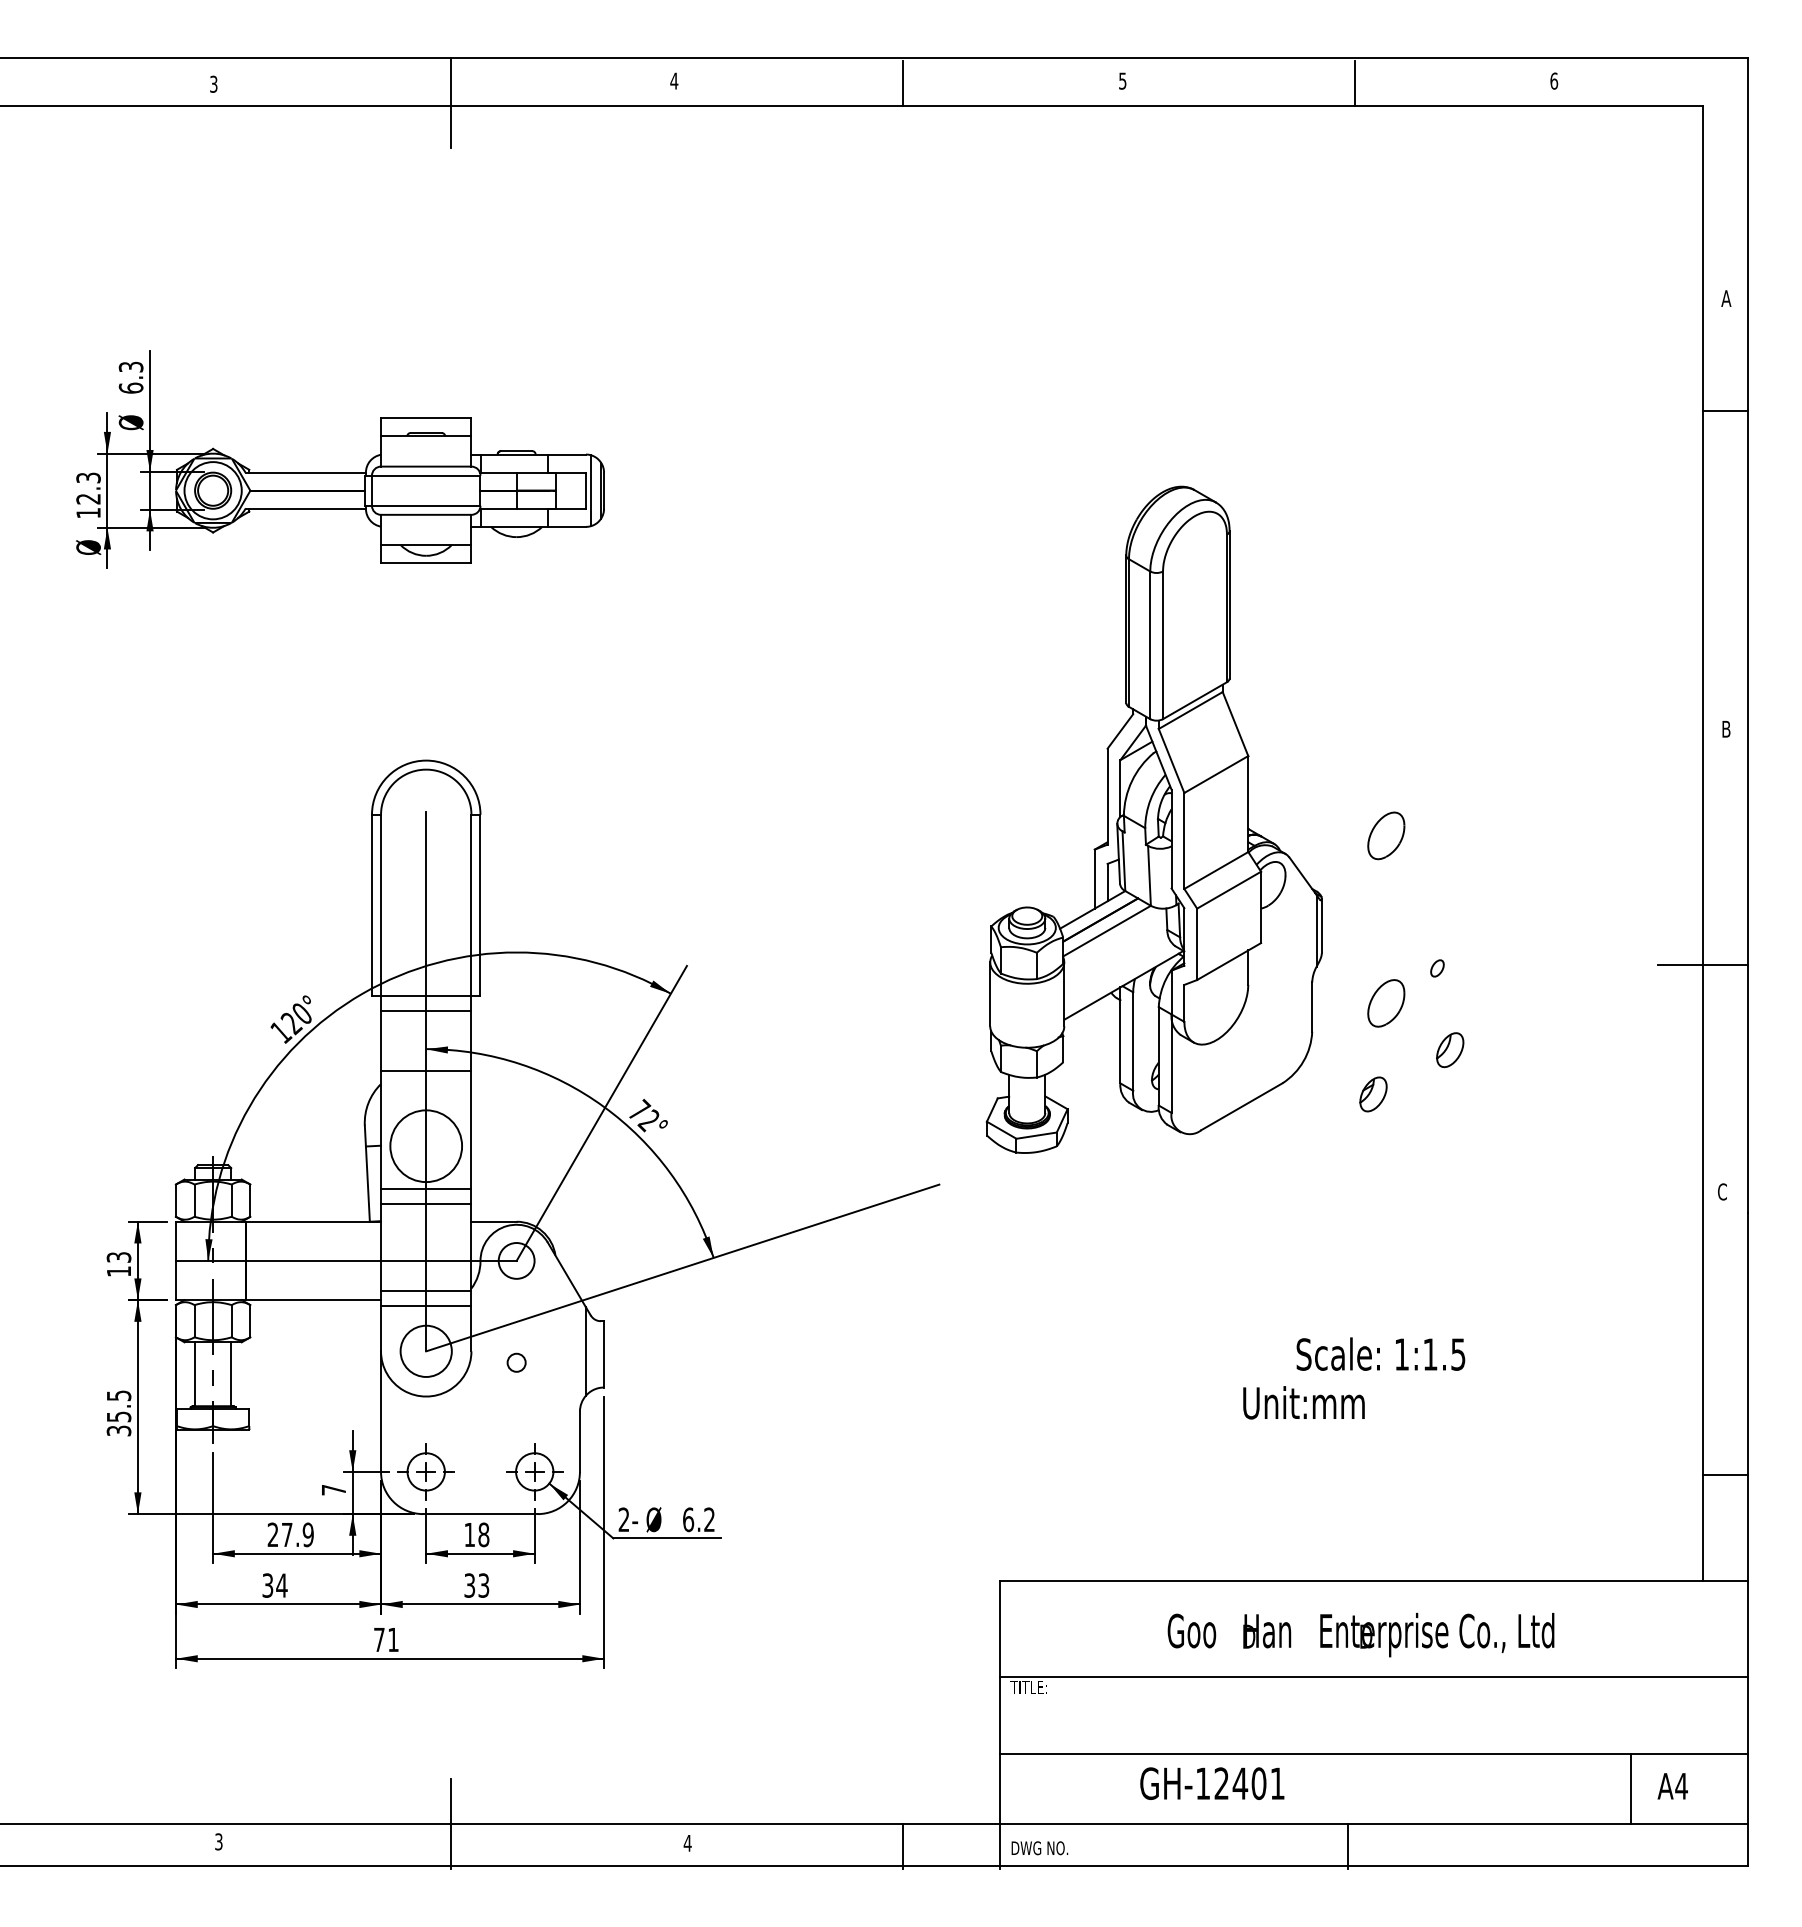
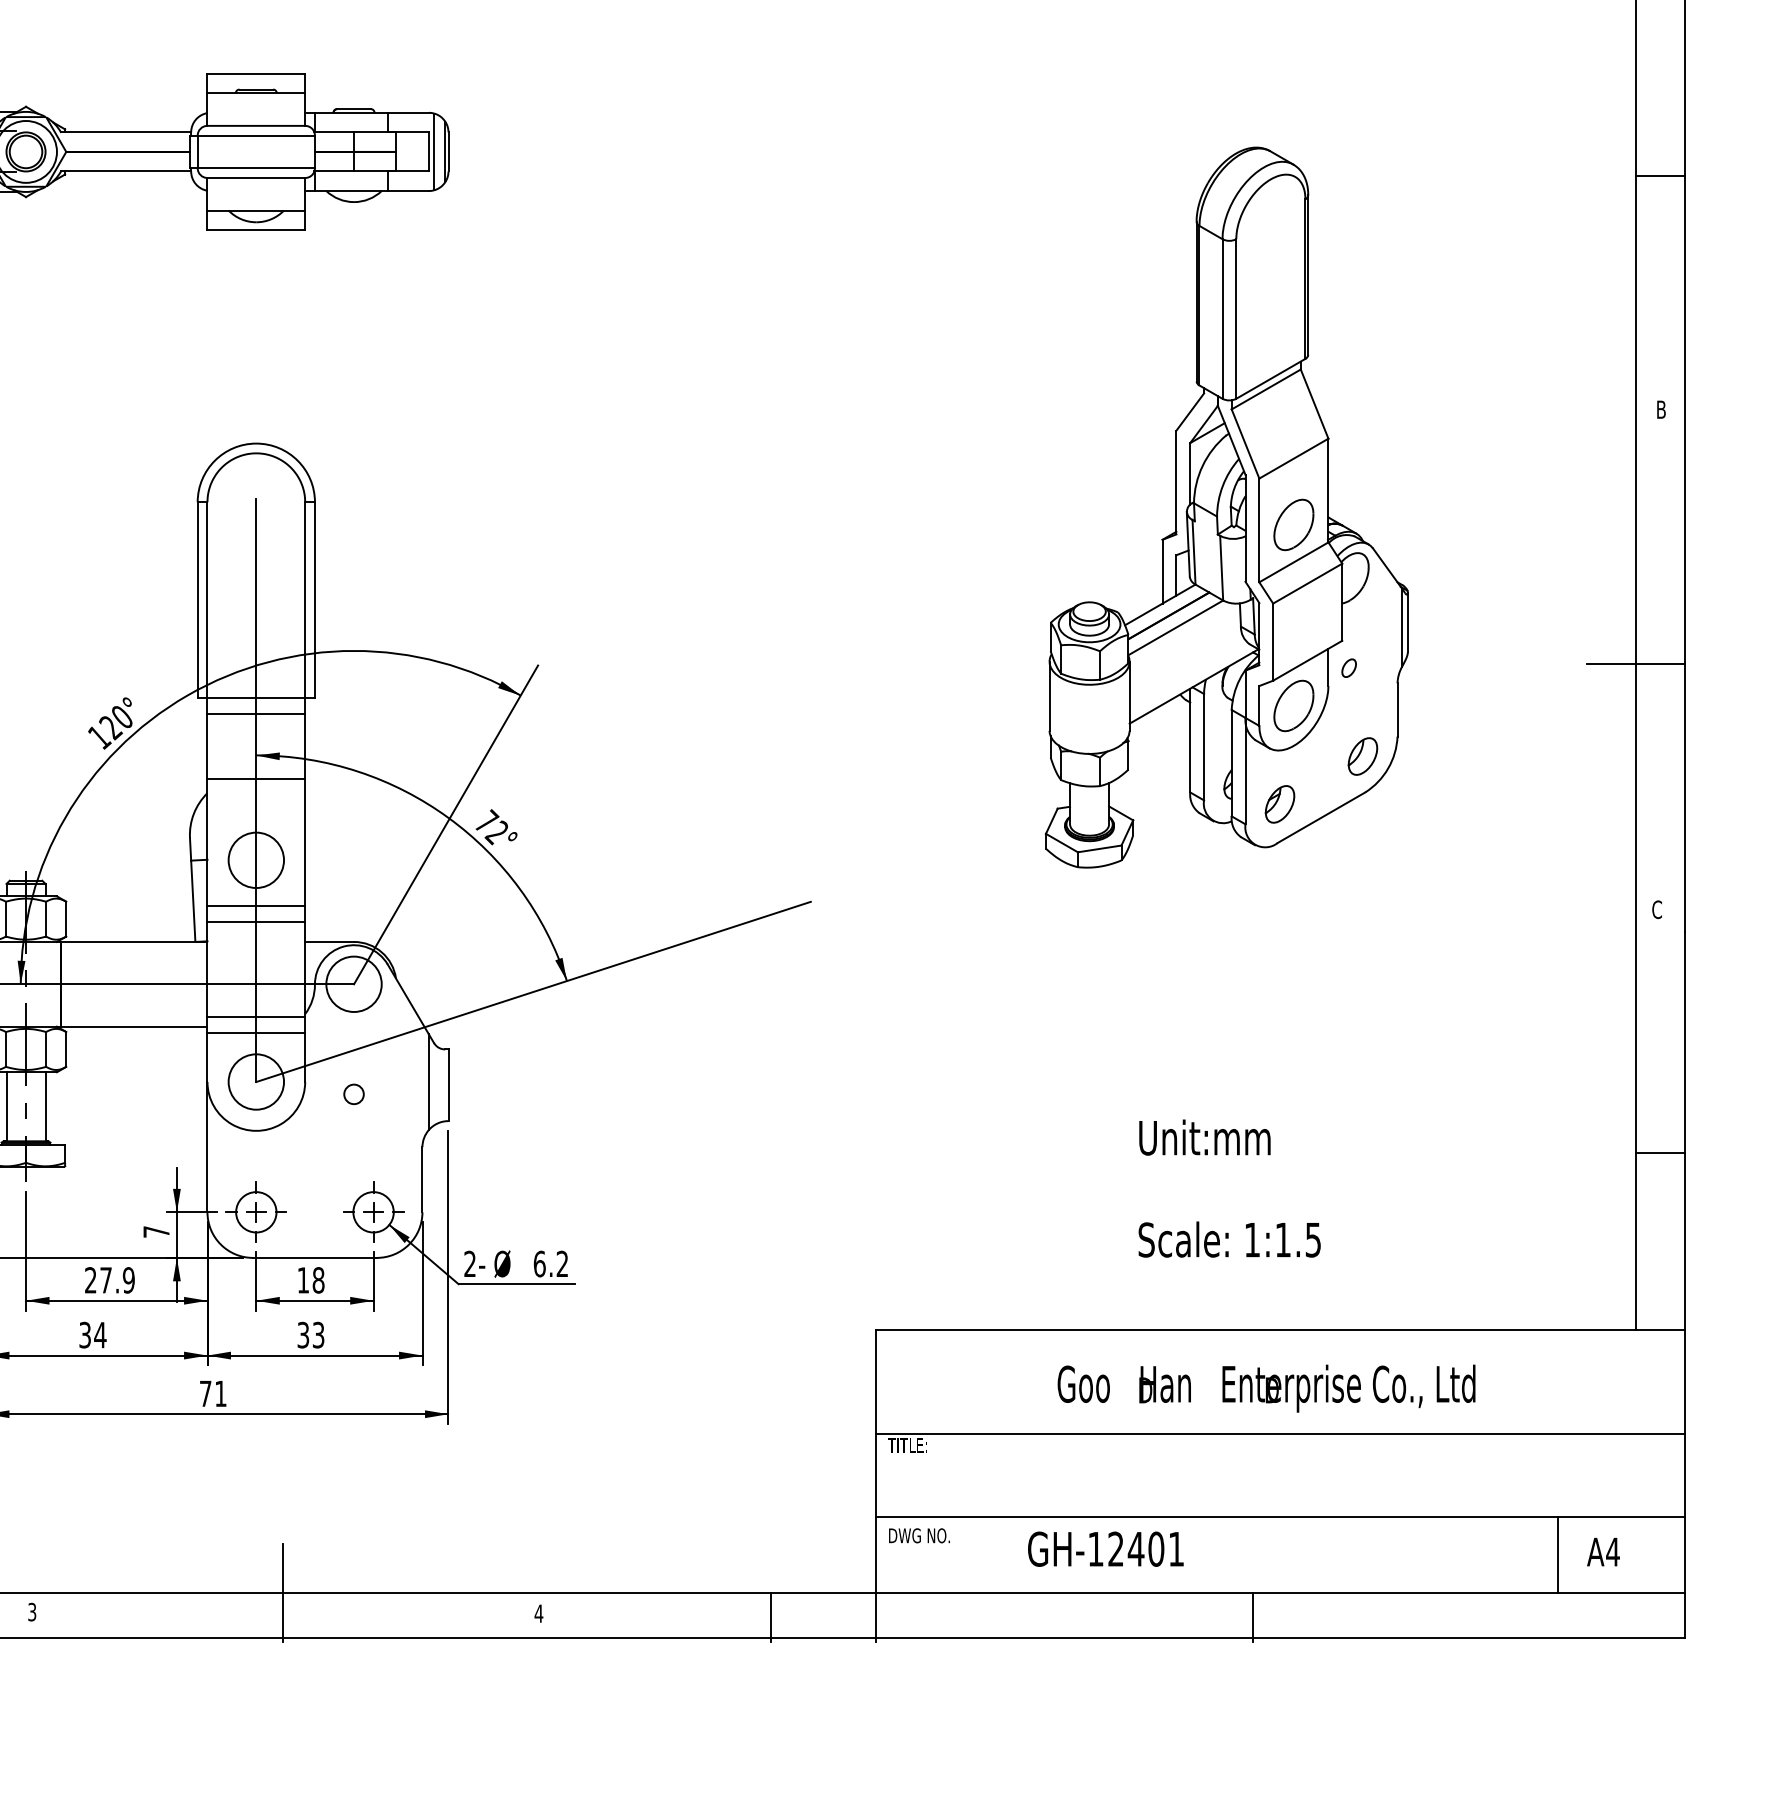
line: (1725, 410) -> (1660, 175), moved
part: (1153, 819) -> (1226, 507), moved
circle: (425, 1145) -> (255, 859), size x0.71
circle: (516, 1260) -> (353, 983), size x1.43
text: (1380, 1353) -> (1229, 1238), moved
line: (1725, 1475) -> (1660, 1153), moved
text: (1039, 1848) -> (919, 1536), moved

